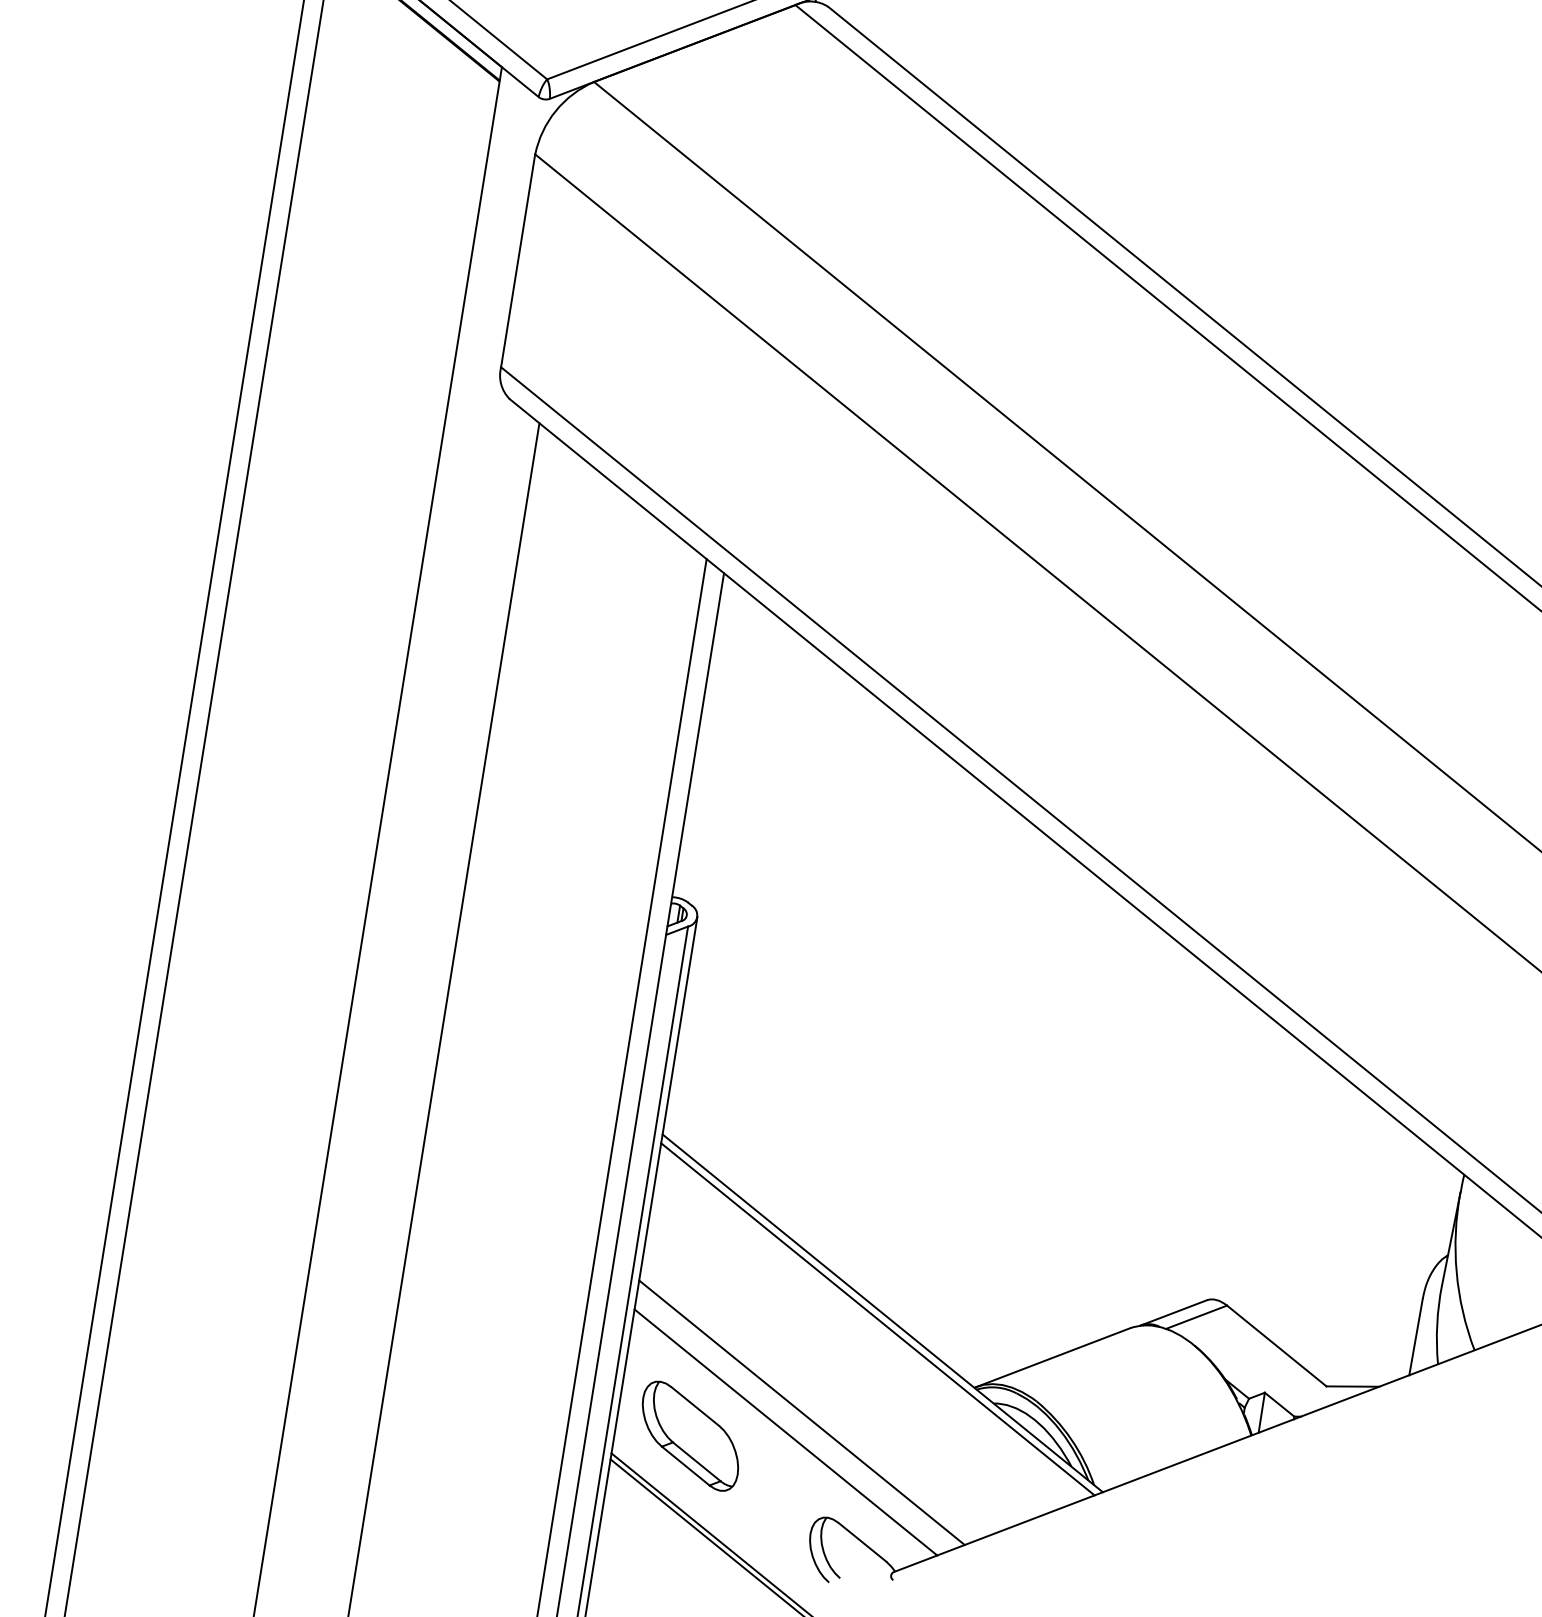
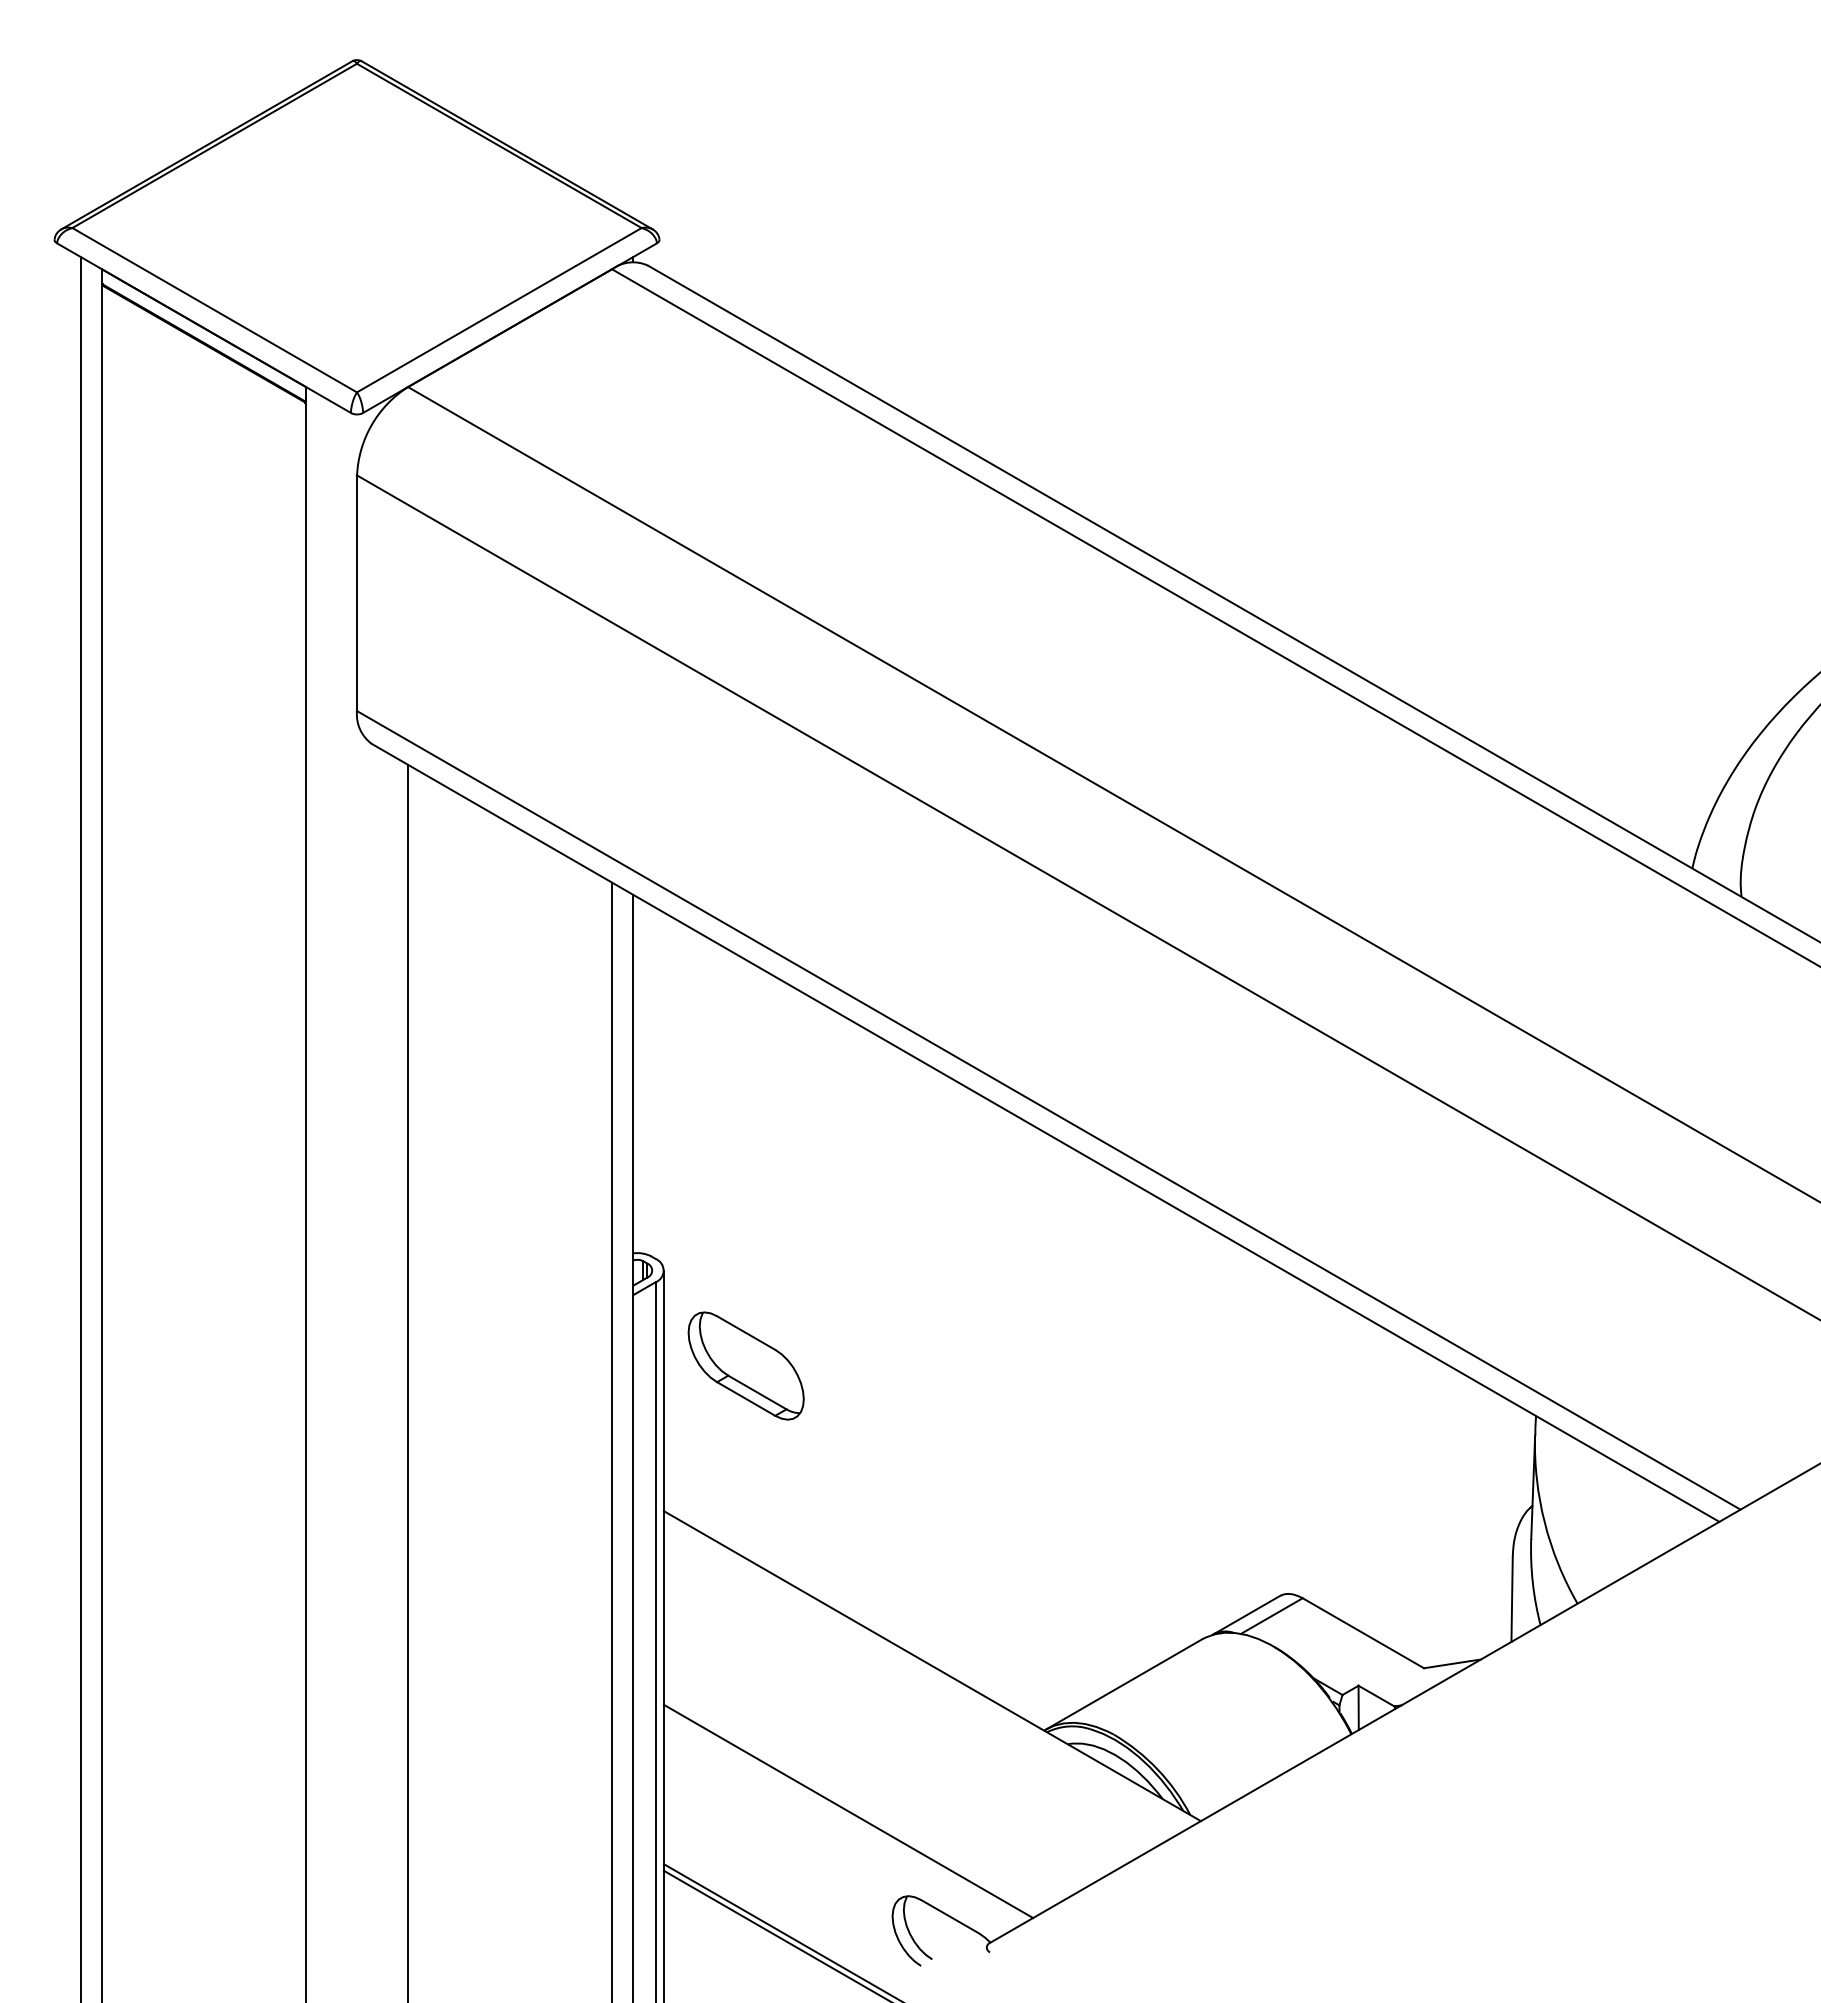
line: (877, 1319) -> (927, 1673), removed
line: (802, 1411) -> (862, 1786), removed
part: (689, 1435) -> (745, 1365), moved

